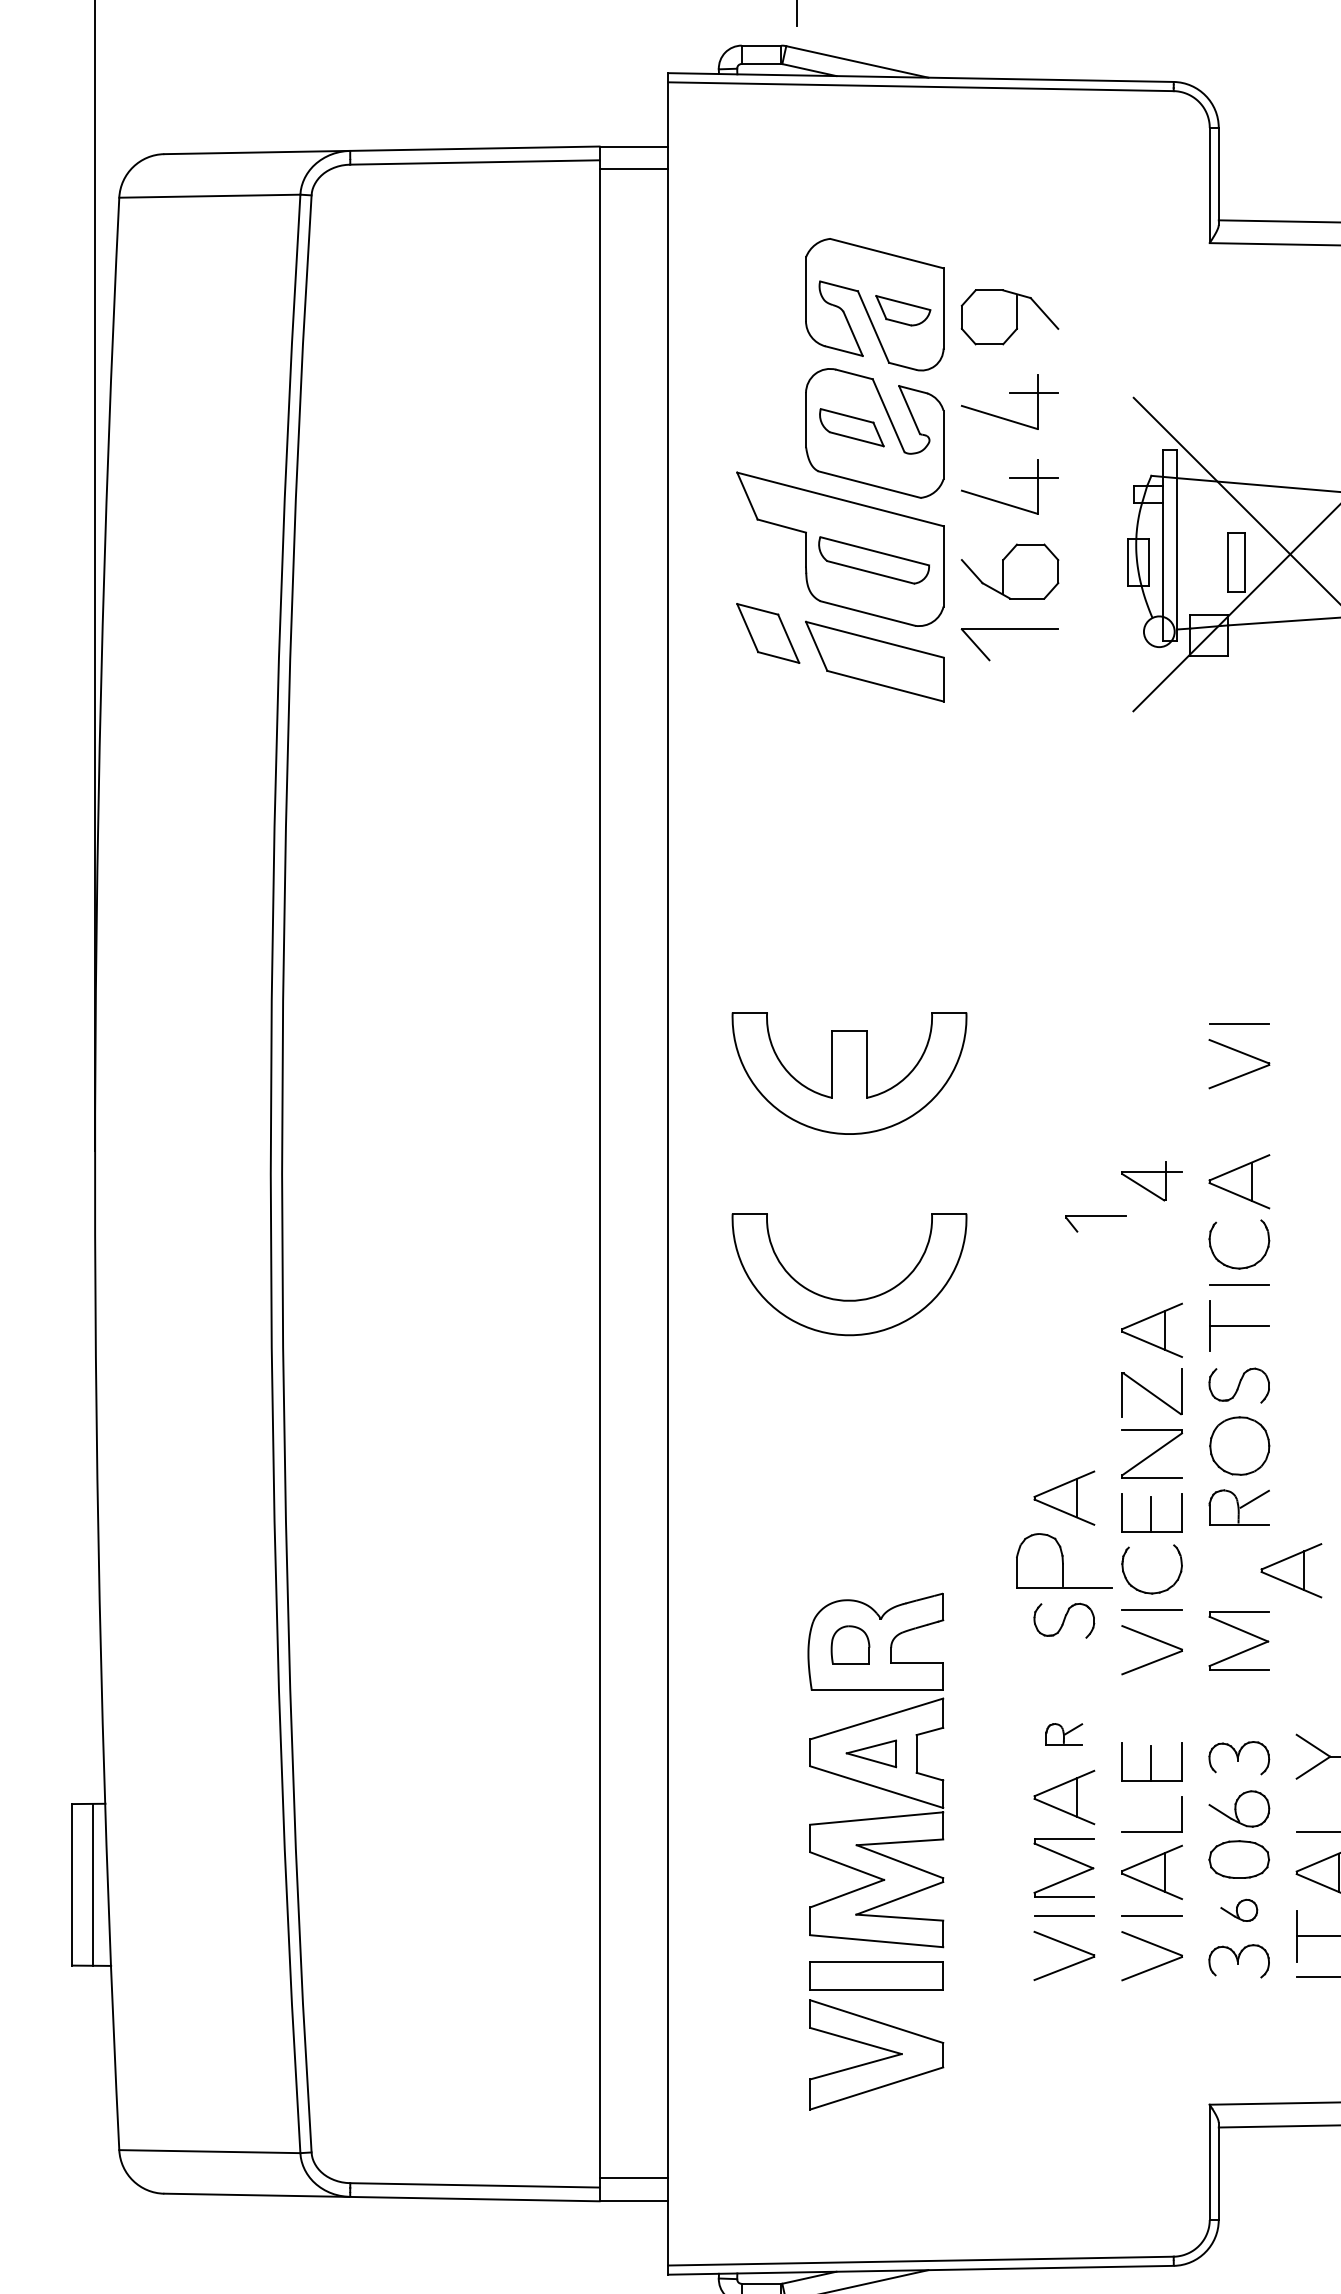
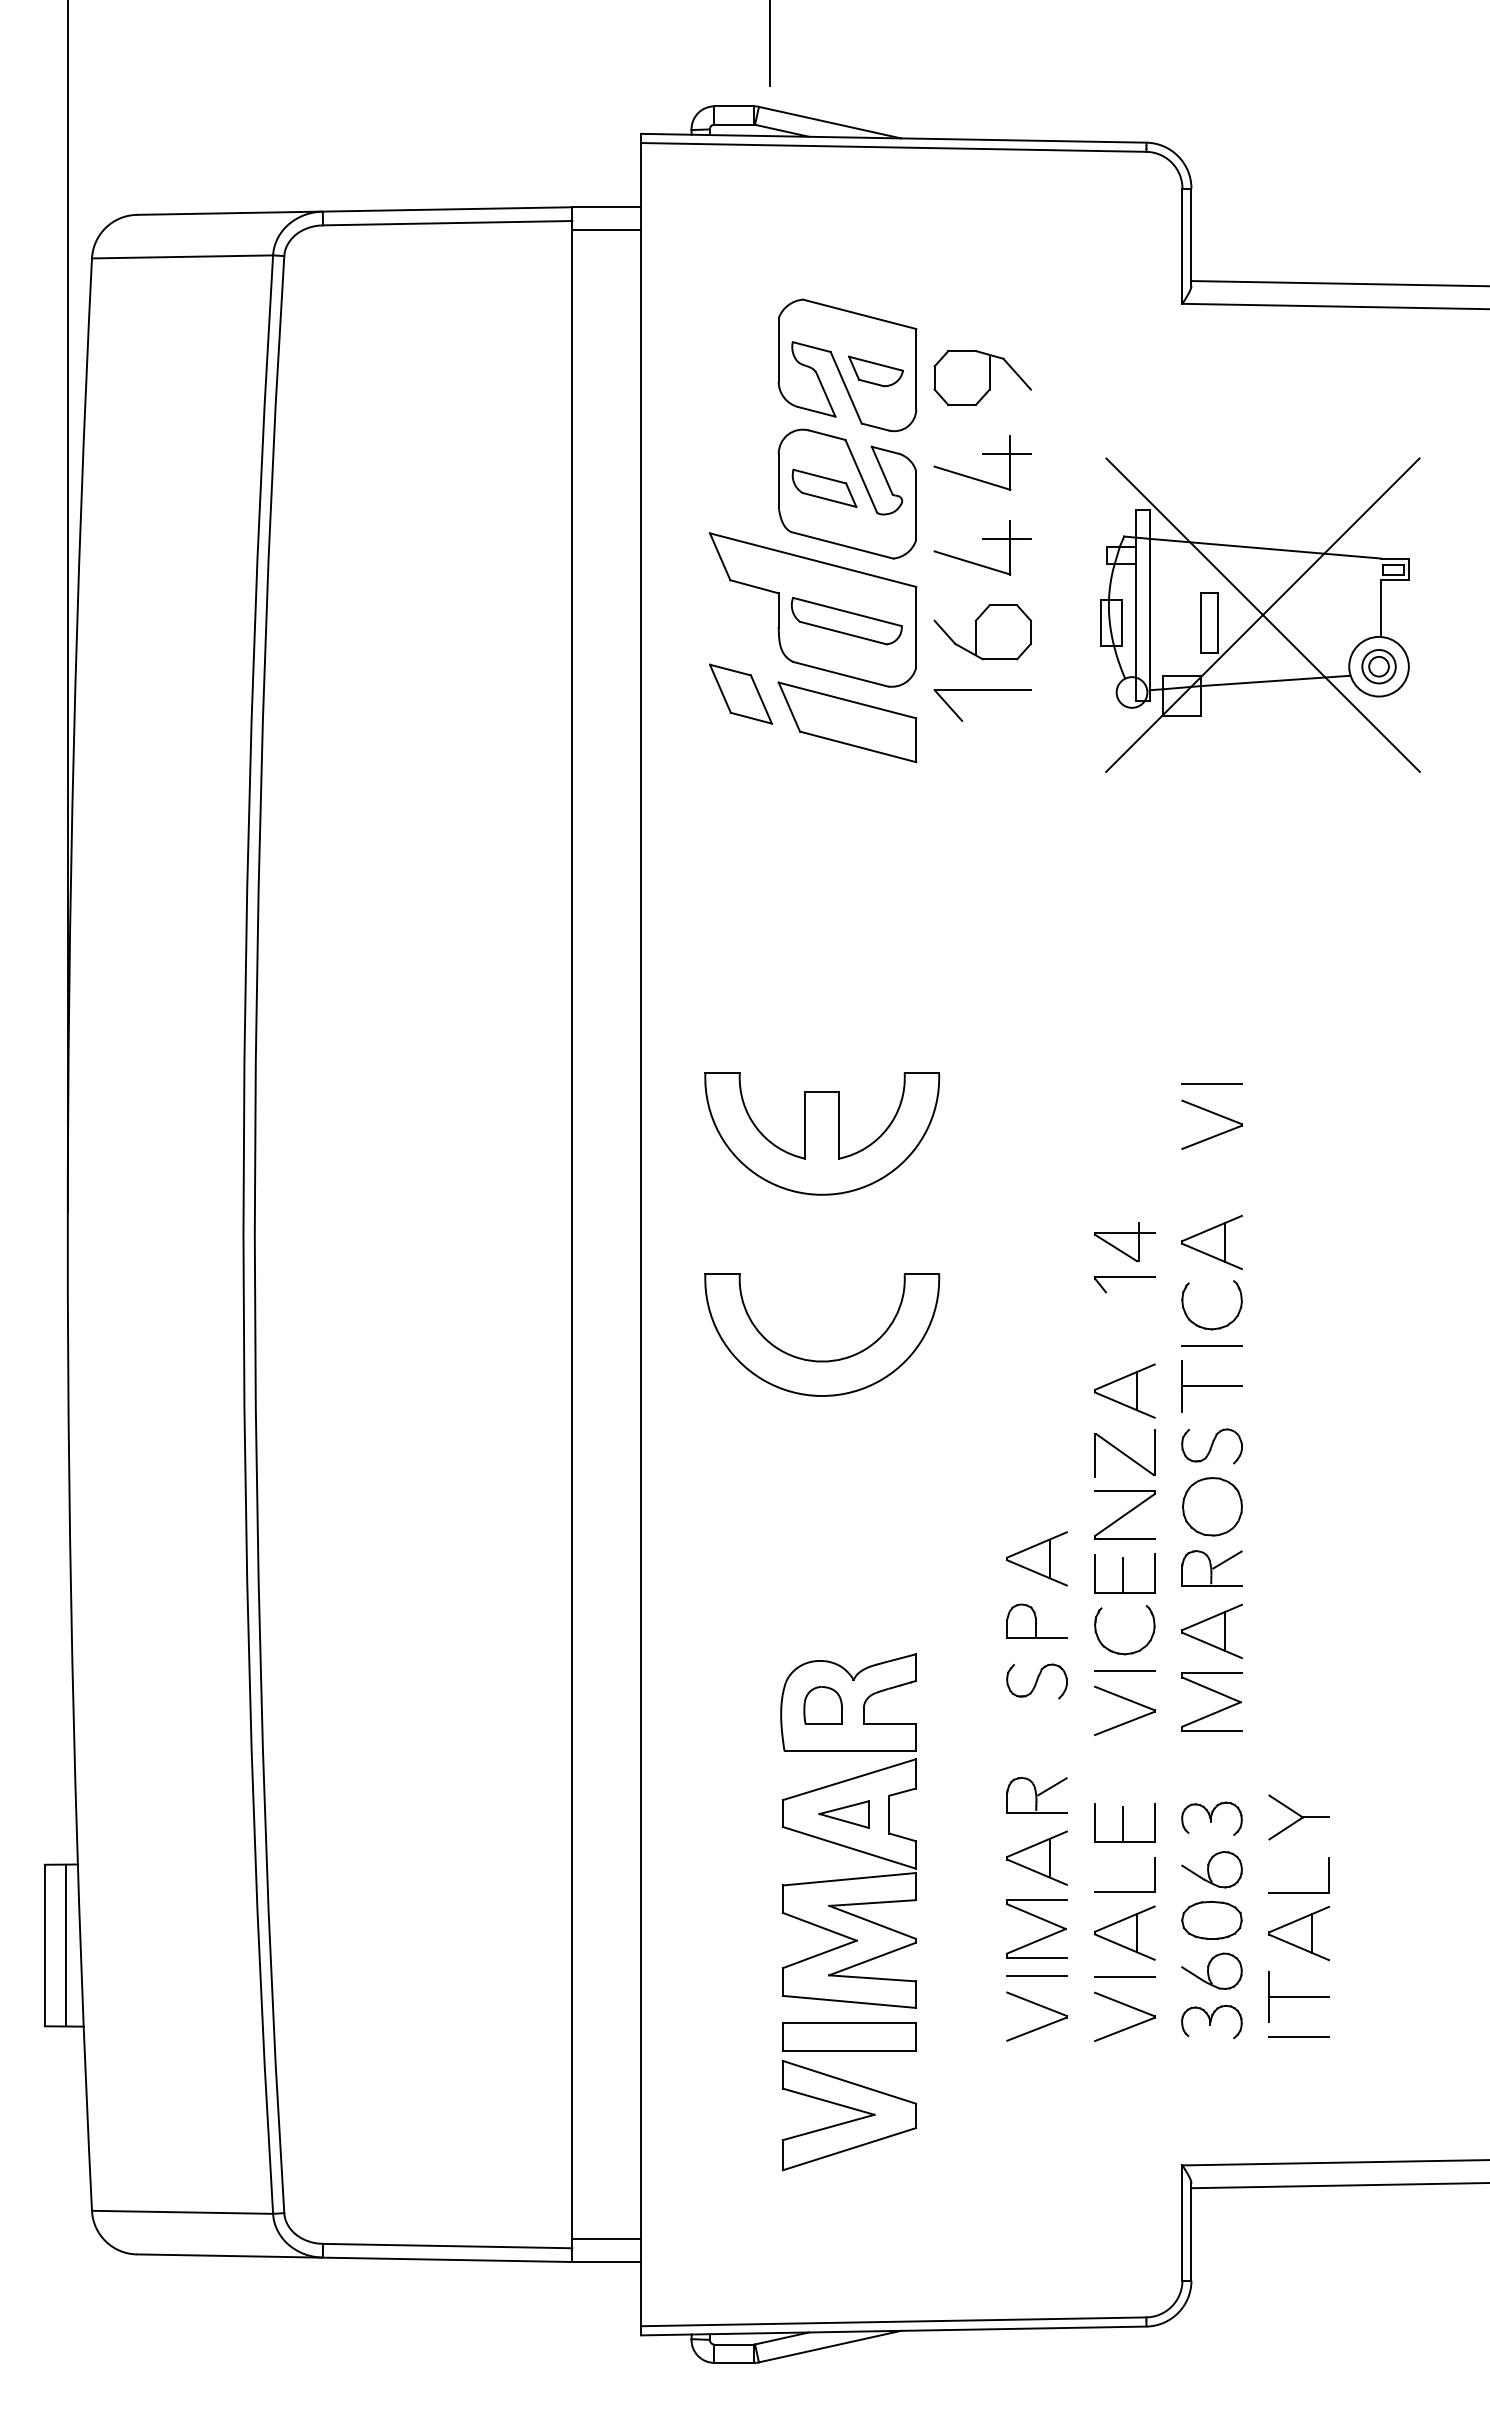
part: (1095, 1216) -> (1124, 1277), moved
part: (1063, 1559) -> (1036, 1620), size x0.62
part: (1290, 1570) -> (1211, 1631), moved
part: (1063, 1733) -> (1036, 1794), size x1.67
part: (1238, 1909) -> (1211, 1970), size x1.67

